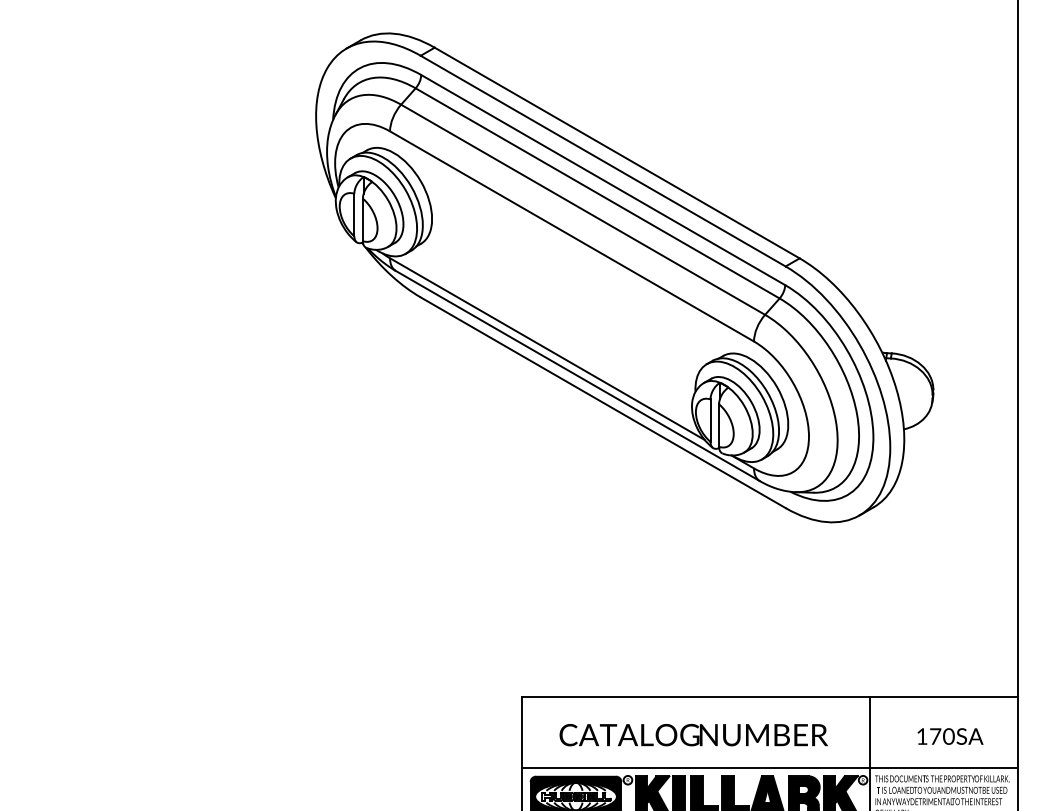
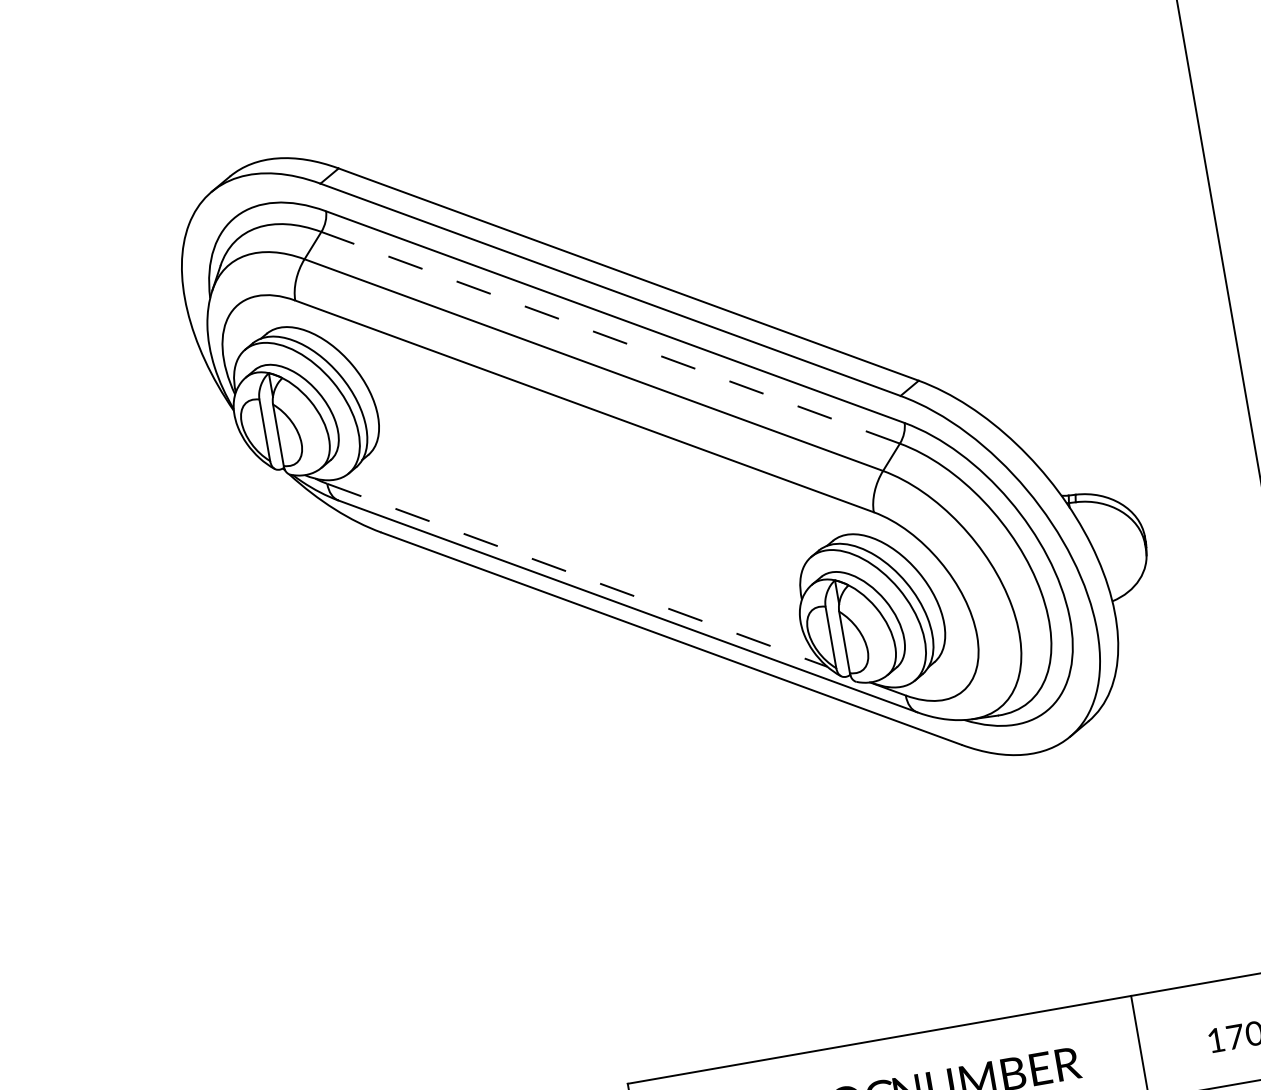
line: (597, 193) -> (610, 337), solid -> dashed
line: (547, 349) -> (577, 575), solid -> dashed

